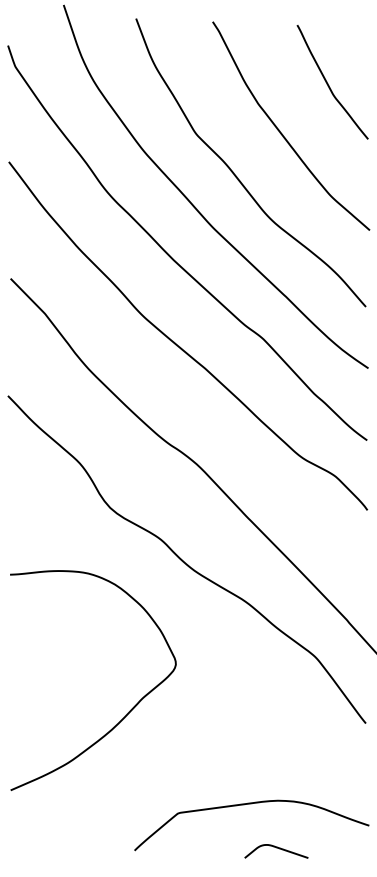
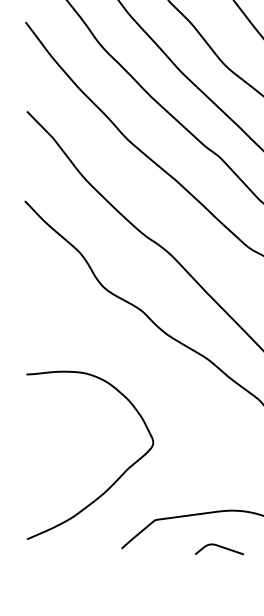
curve: (127, 712) -> (116, 479), moved
curve: (276, 848) -> (219, 547), moved

